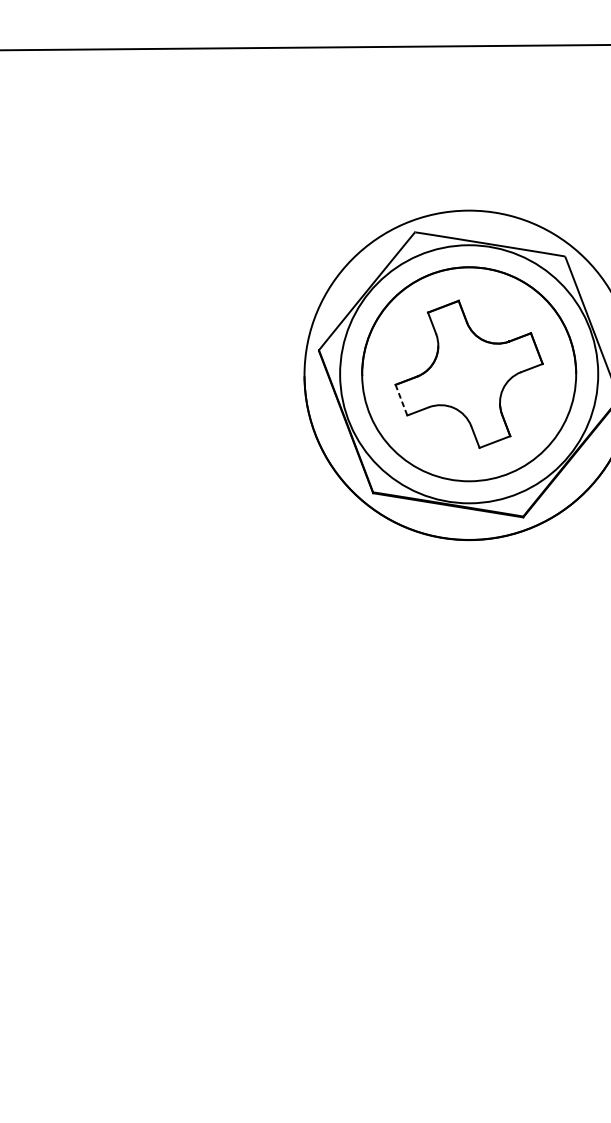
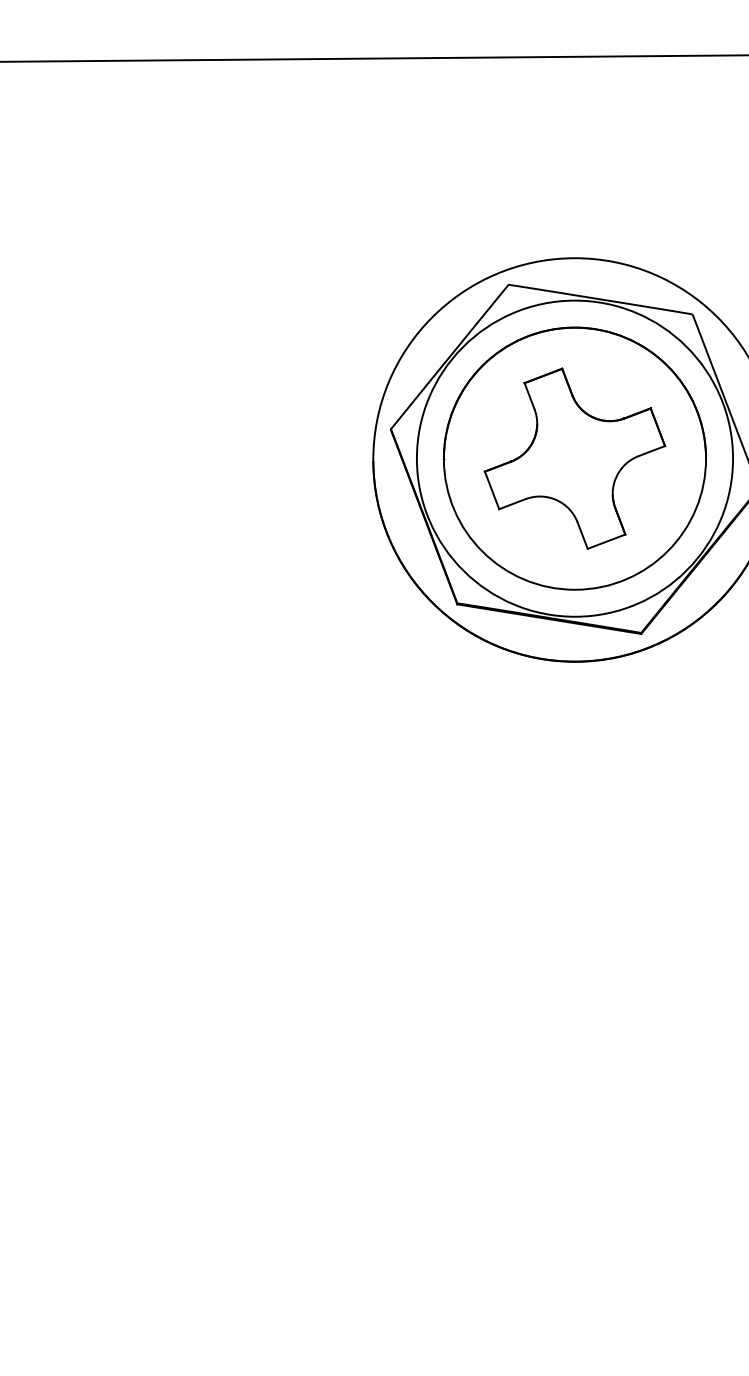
line: (401, 400) -> (492, 490), dashed -> solid

